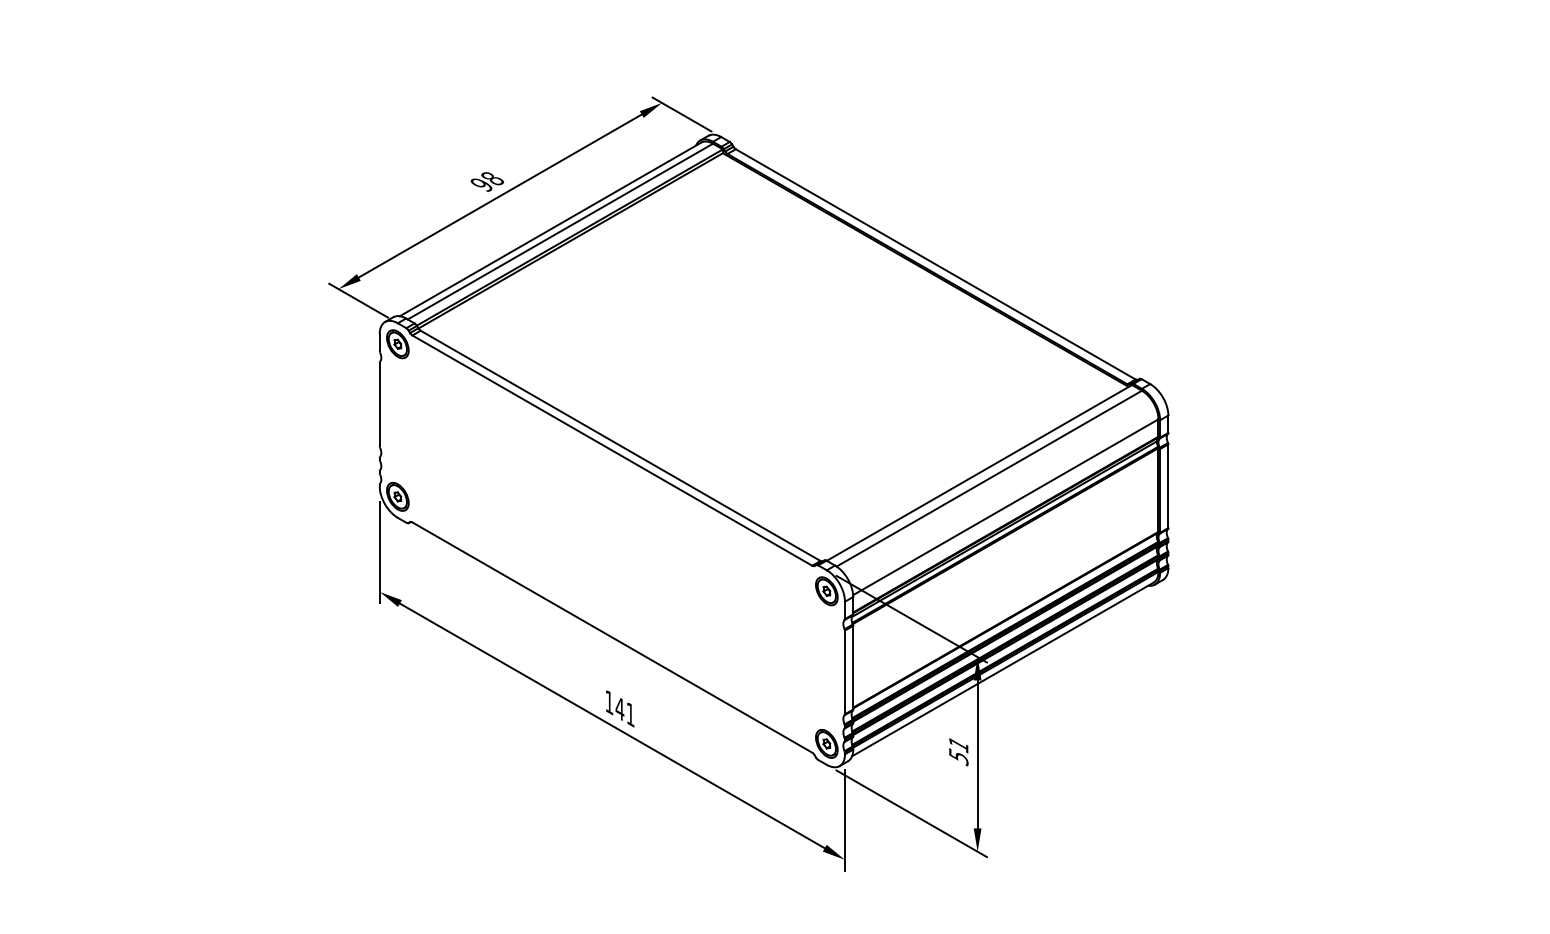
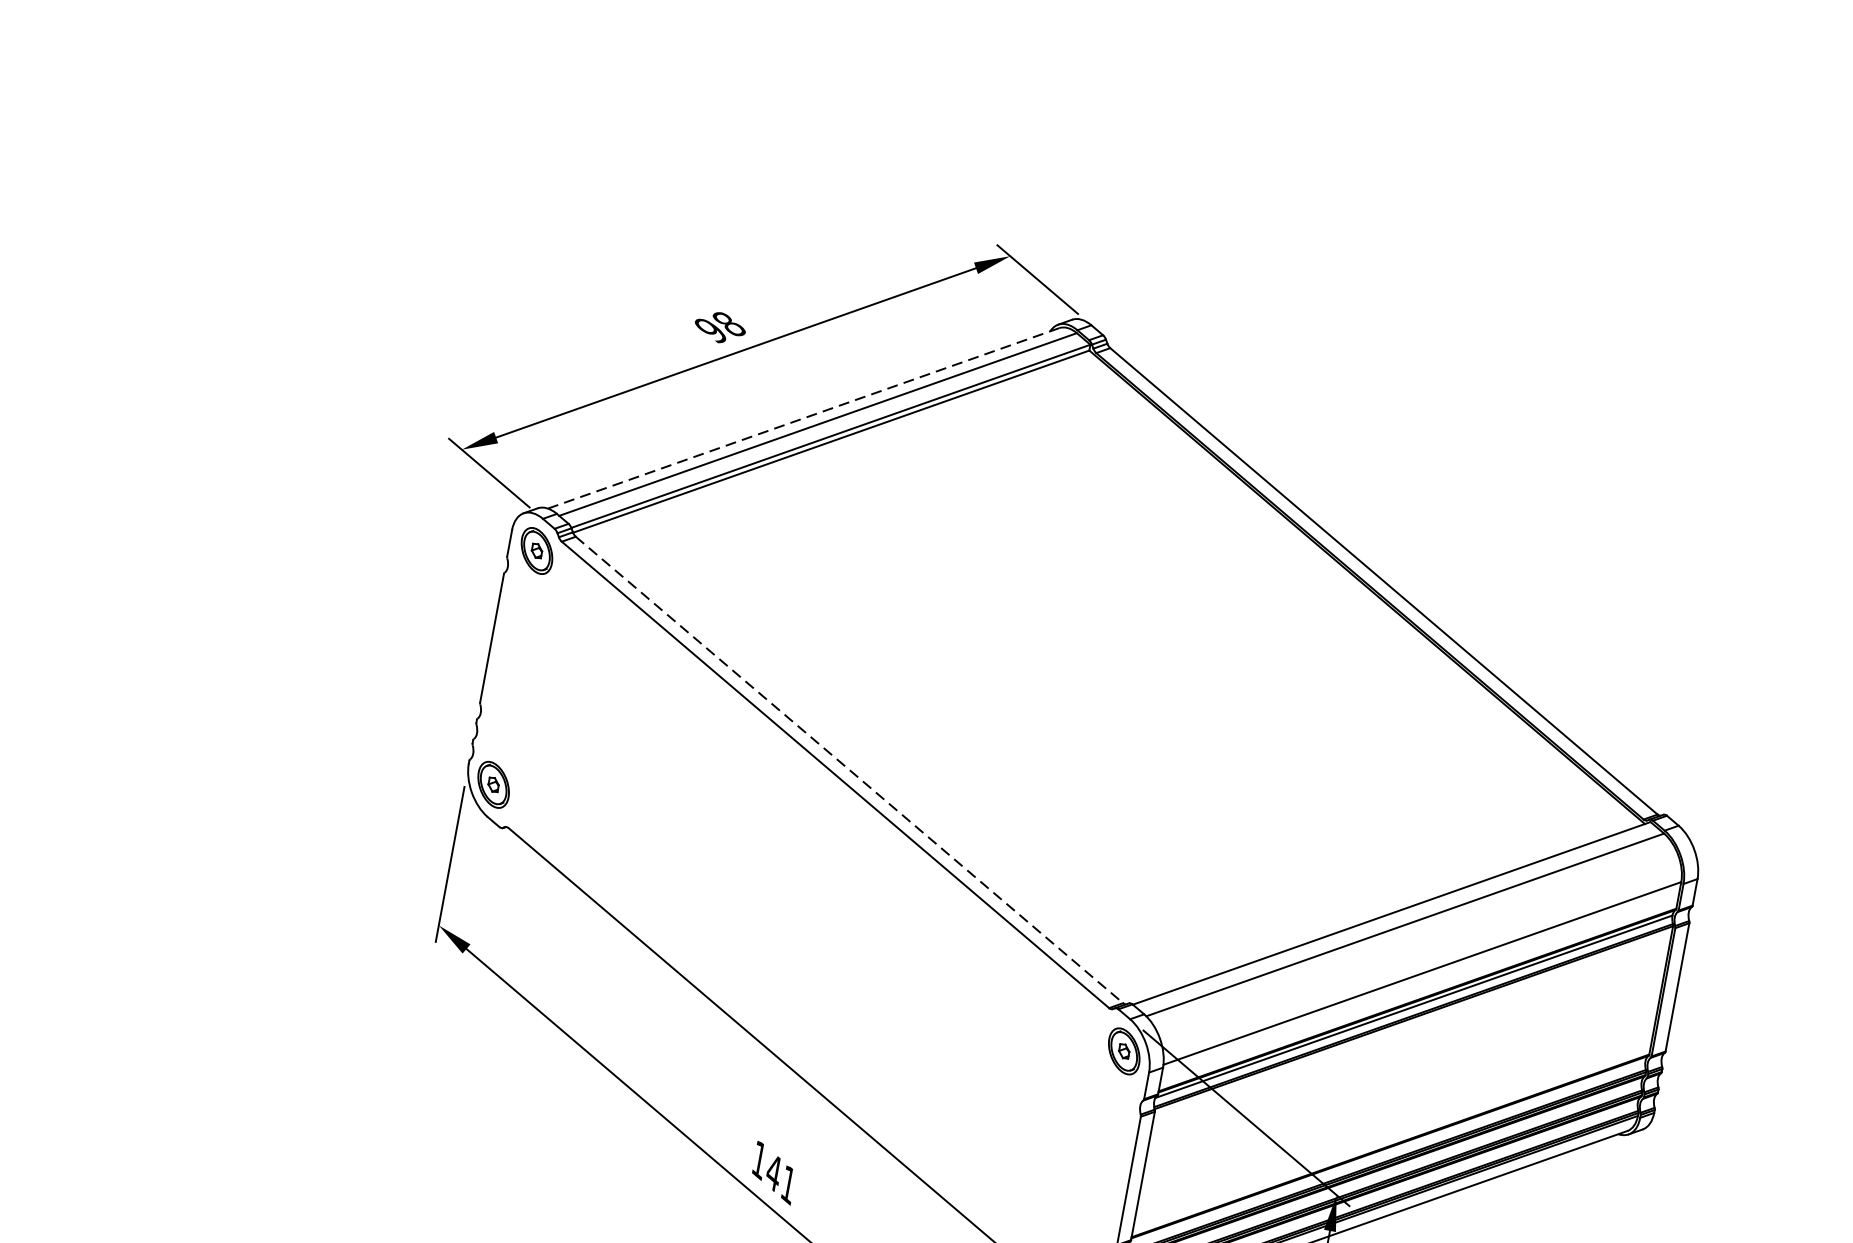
line: (550, 229) -> (803, 418), solid -> dashed
line: (620, 445) -> (849, 769), solid -> dashed

